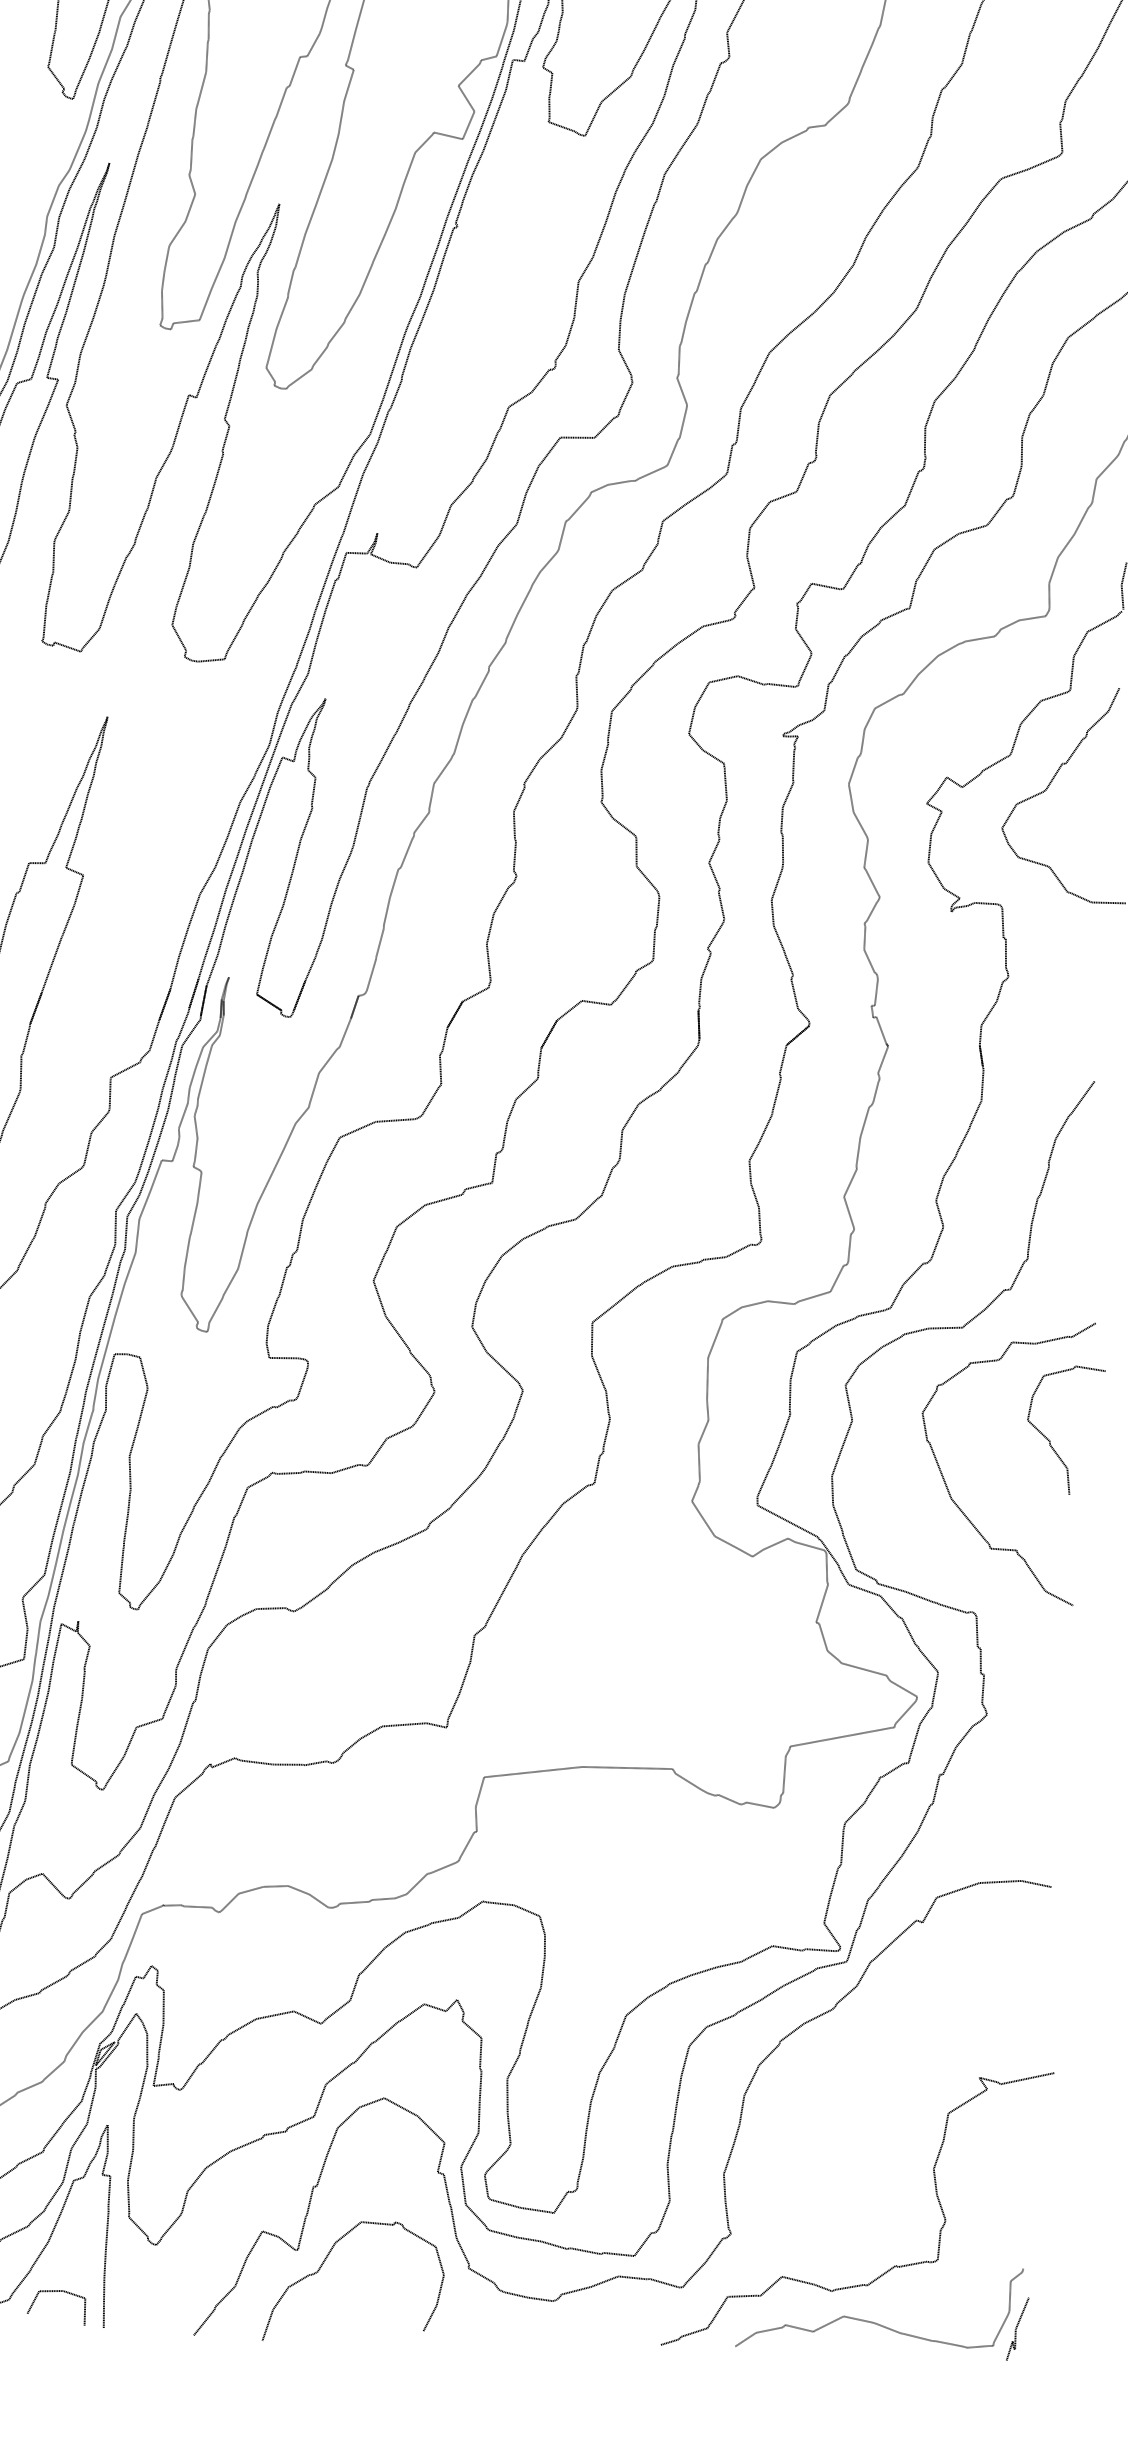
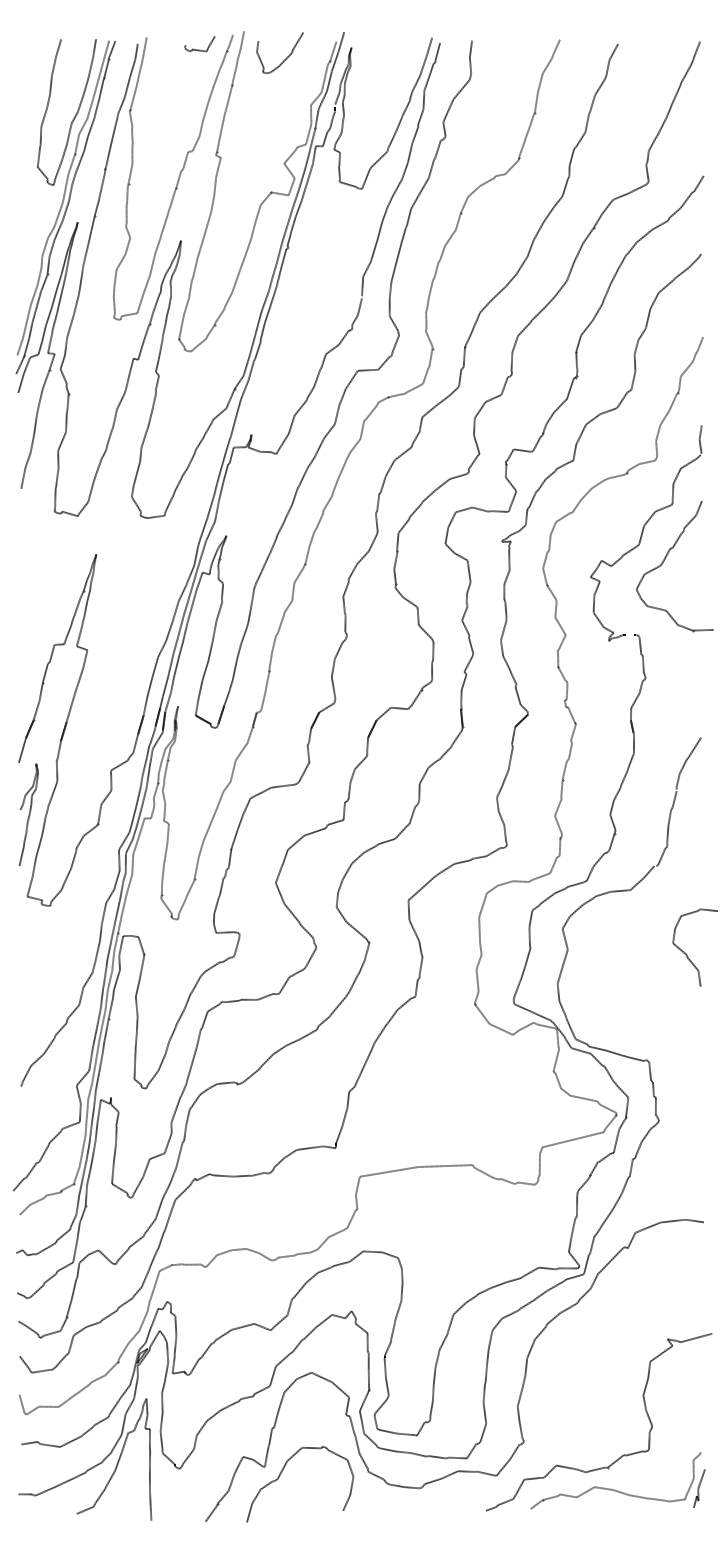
curve: (947, 1484) -> (627, 984), removed
line: (50, 2293) -> (118, 1501), removed

